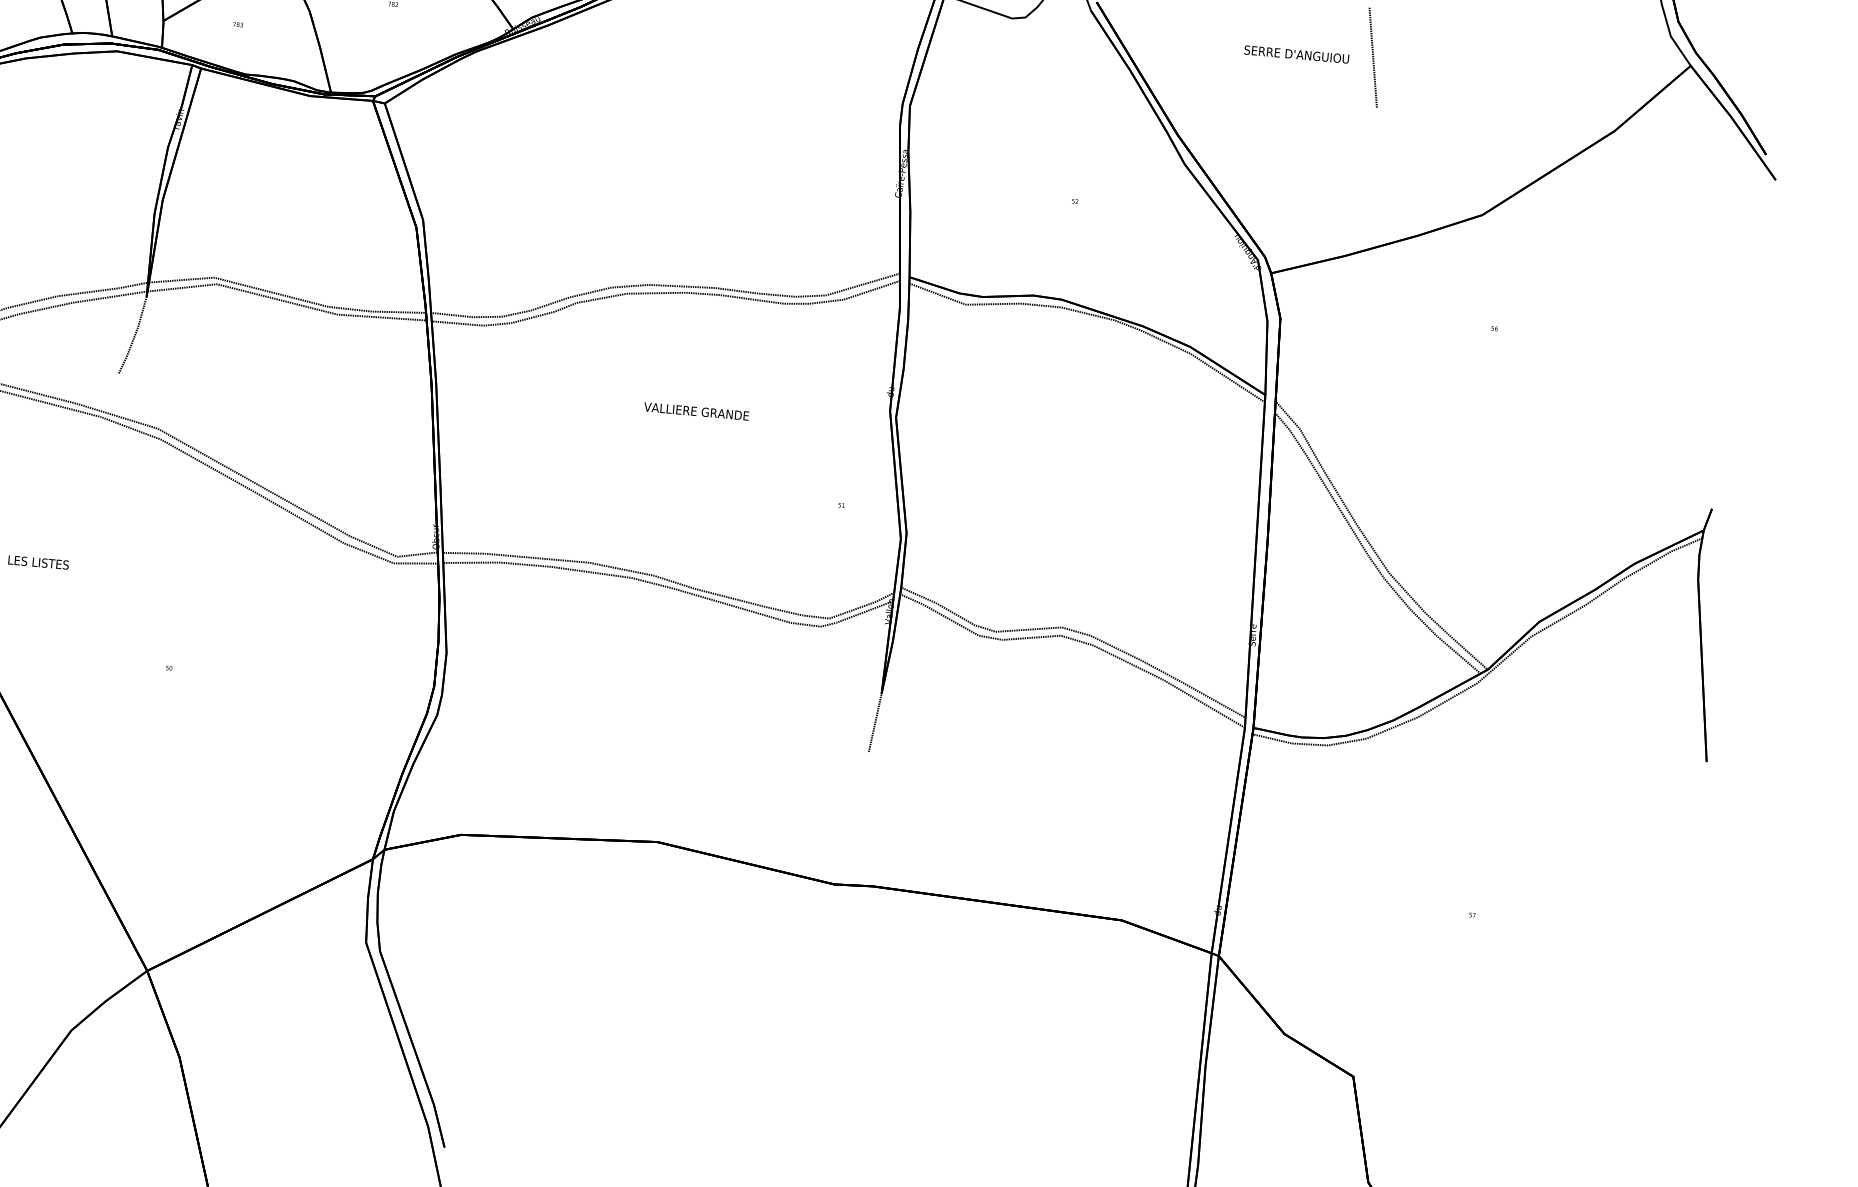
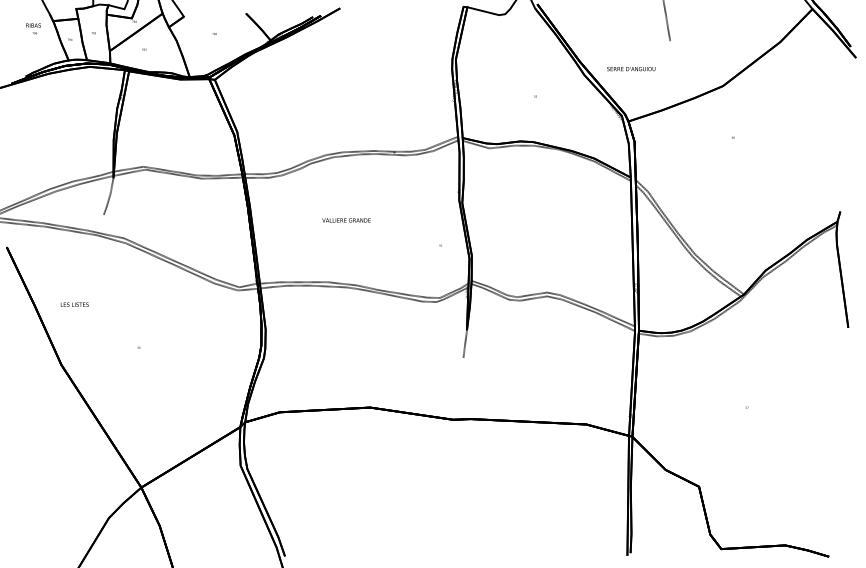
text: (1297, 55) -> (631, 69), moved
text: (696, 411) -> (346, 220), moved

